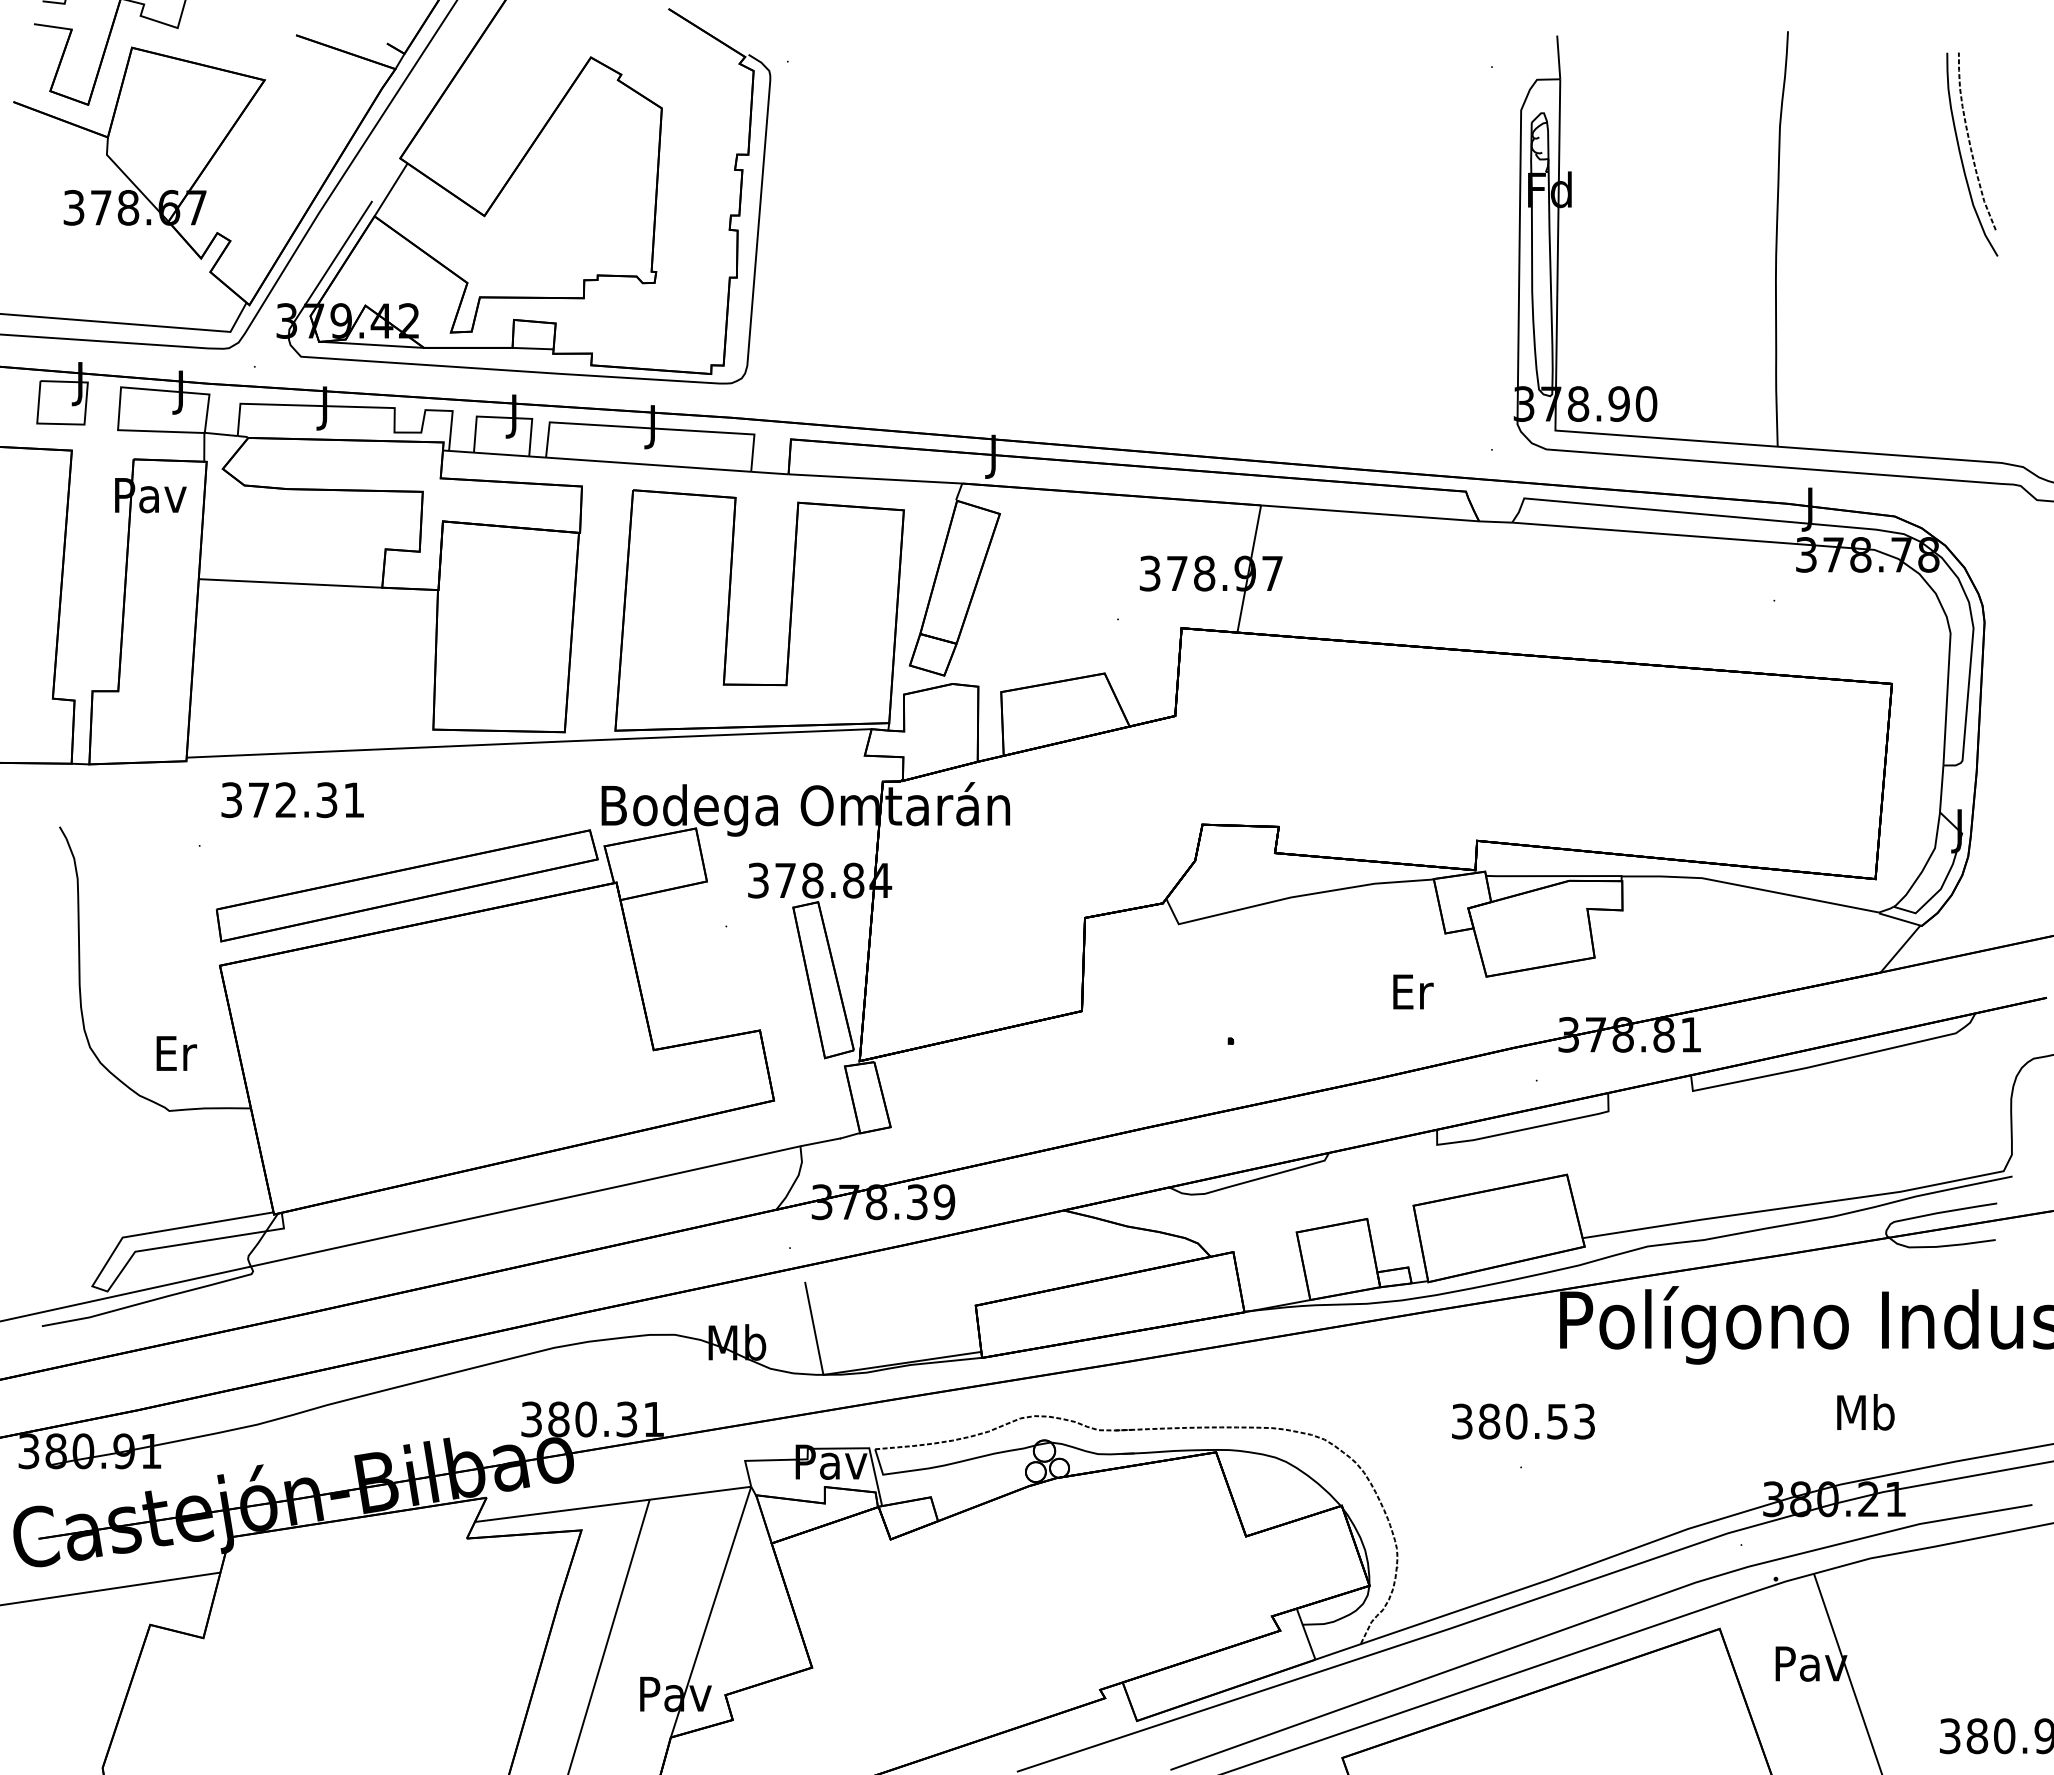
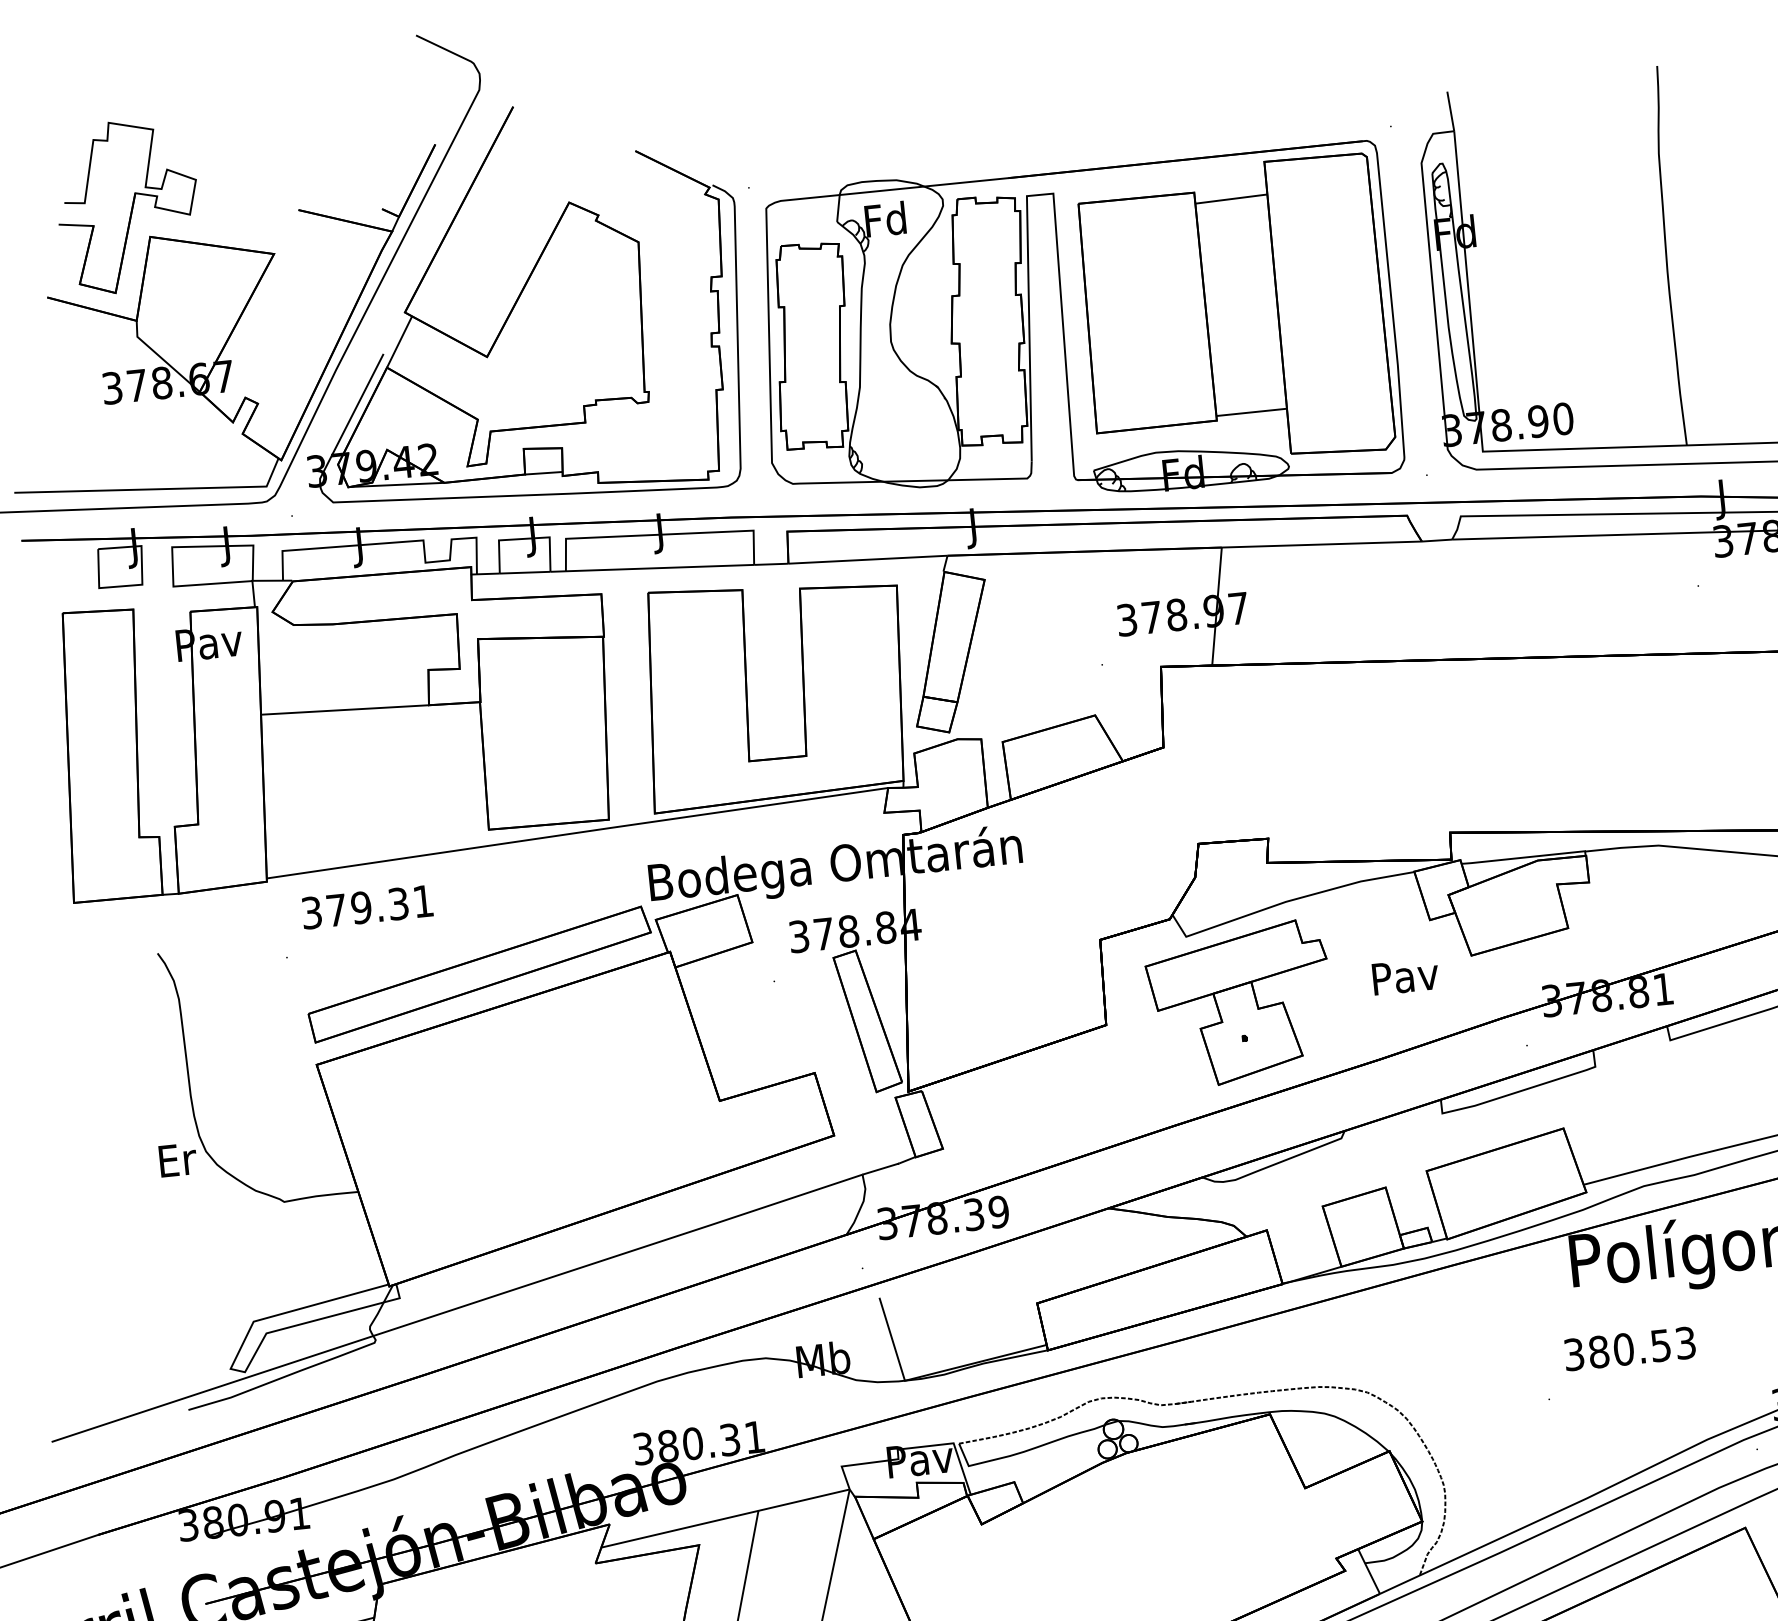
part: (1127, 255) -> (1076, 332), added
text: (285, 800) -> (360, 908), 372.31 -> 379.31
text: (1412, 991) -> (1405, 976), Er -> Pav
part: (1229, 1003) -> (1239, 1004), added
text: (176, 1053) -> (177, 1160), moved
text: (1523, 1421) -> (1629, 1348), moved

